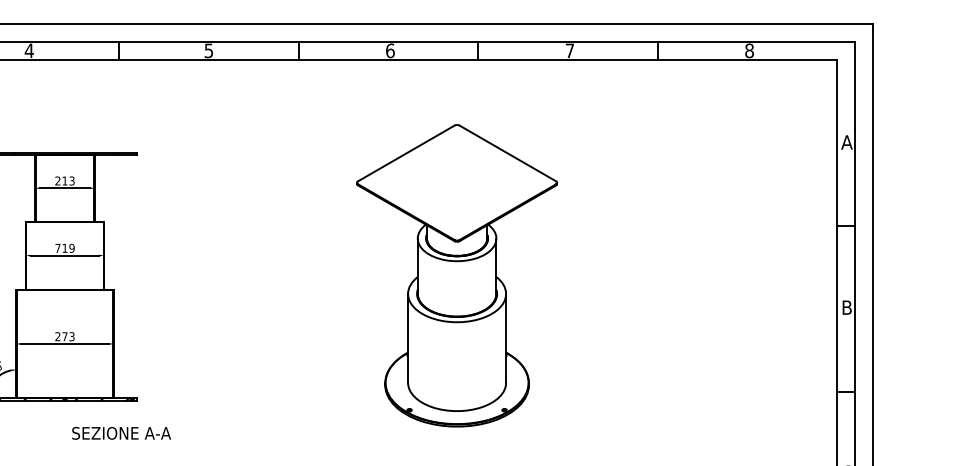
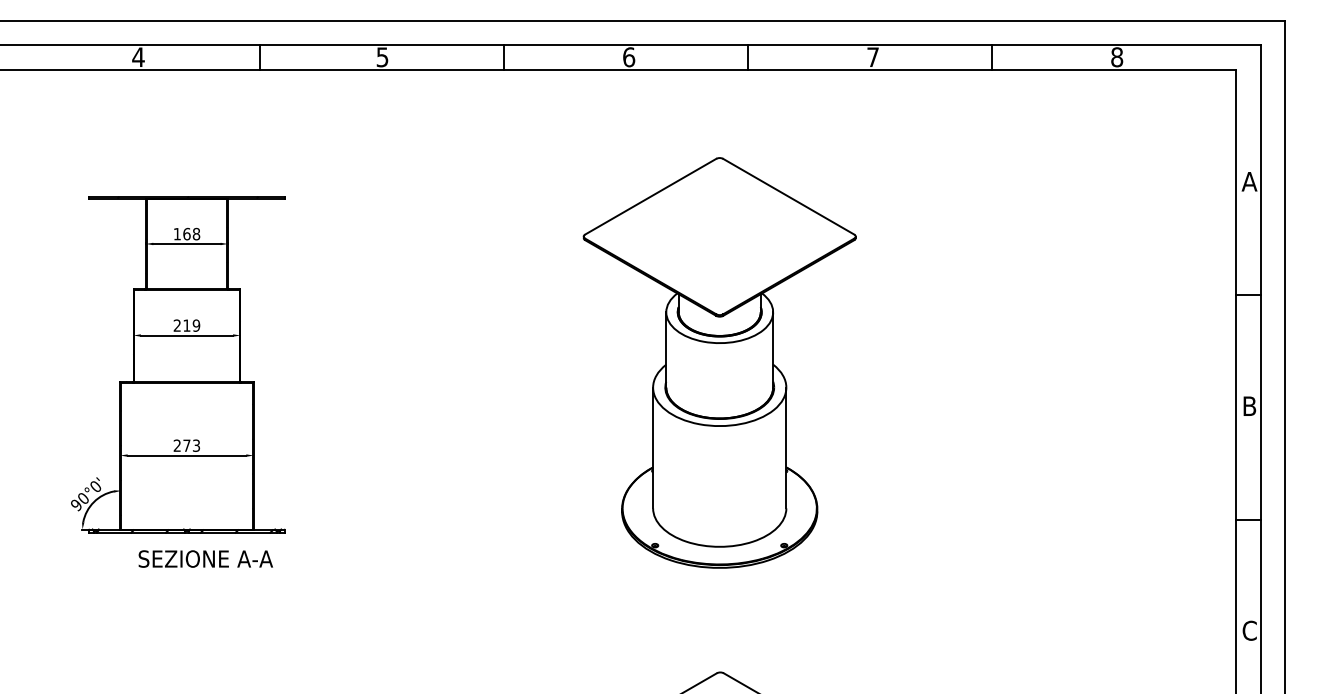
text: (64, 180) -> (186, 233), 213 -> 168
text: (57, 248) -> (176, 325), 719 -> 219
text: (121, 432) -> (205, 558), moved

